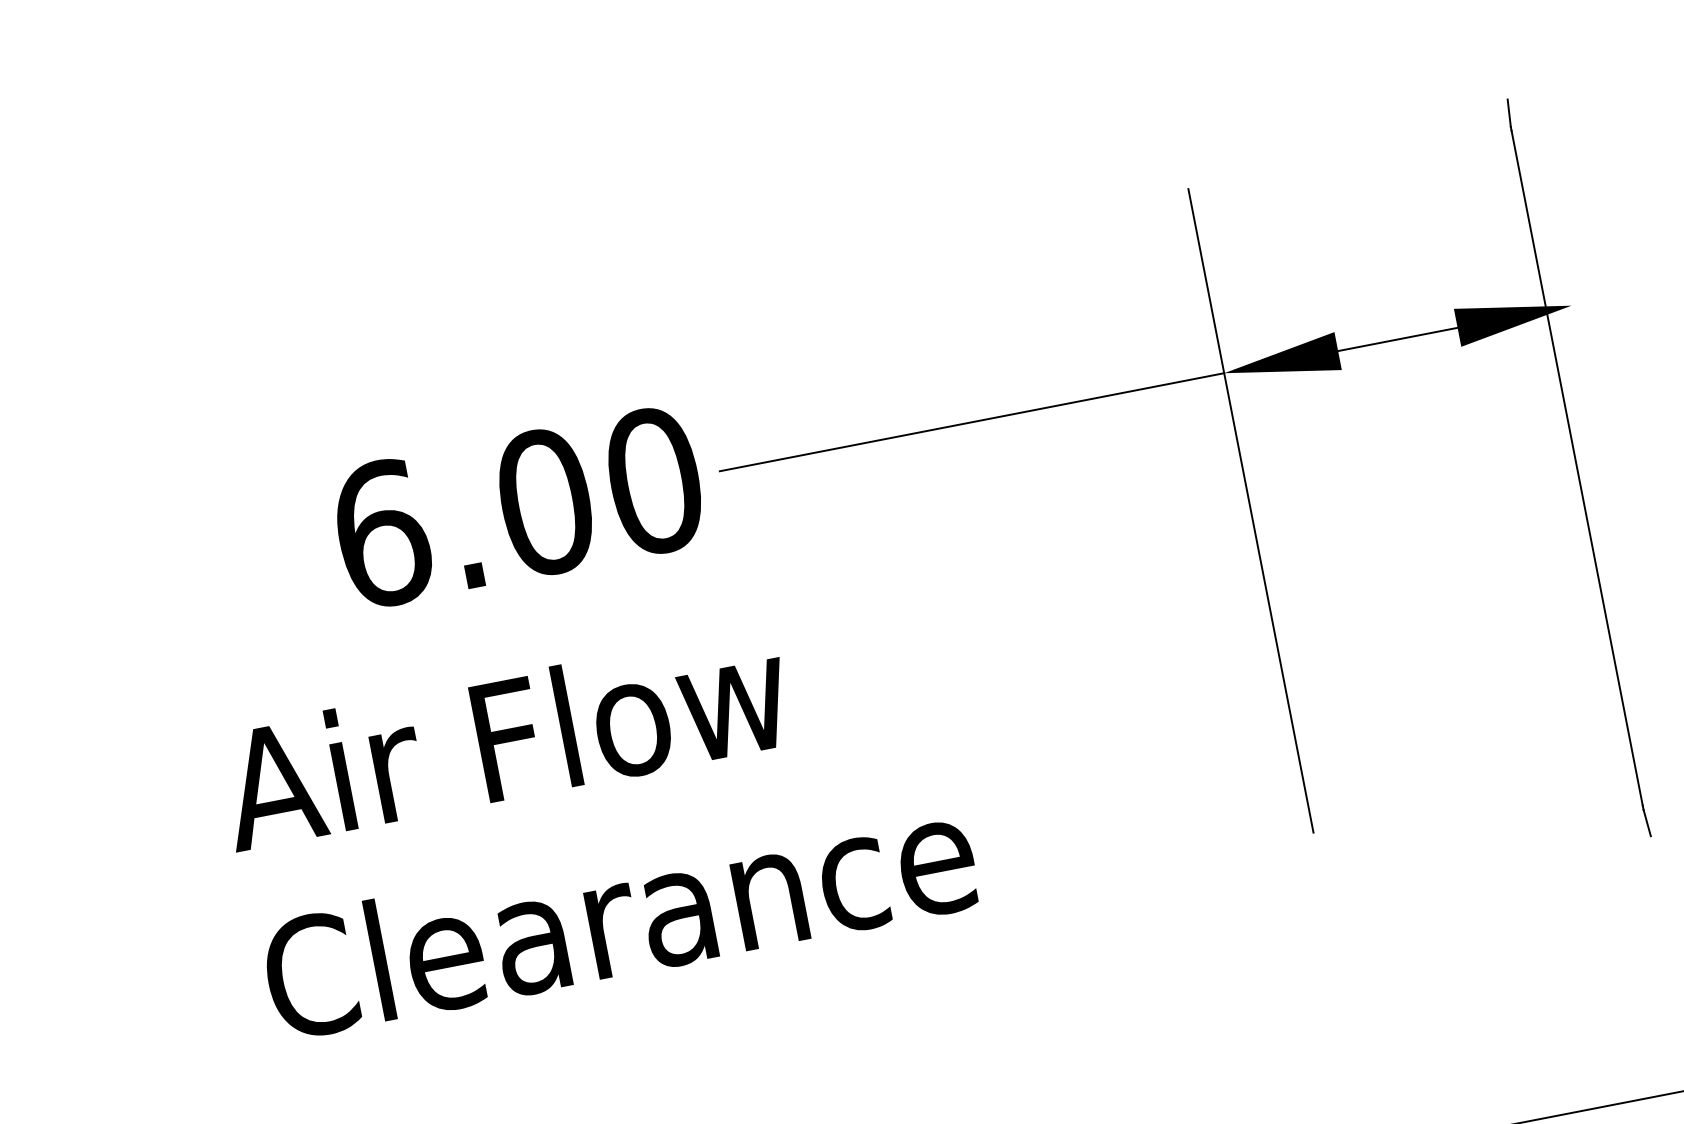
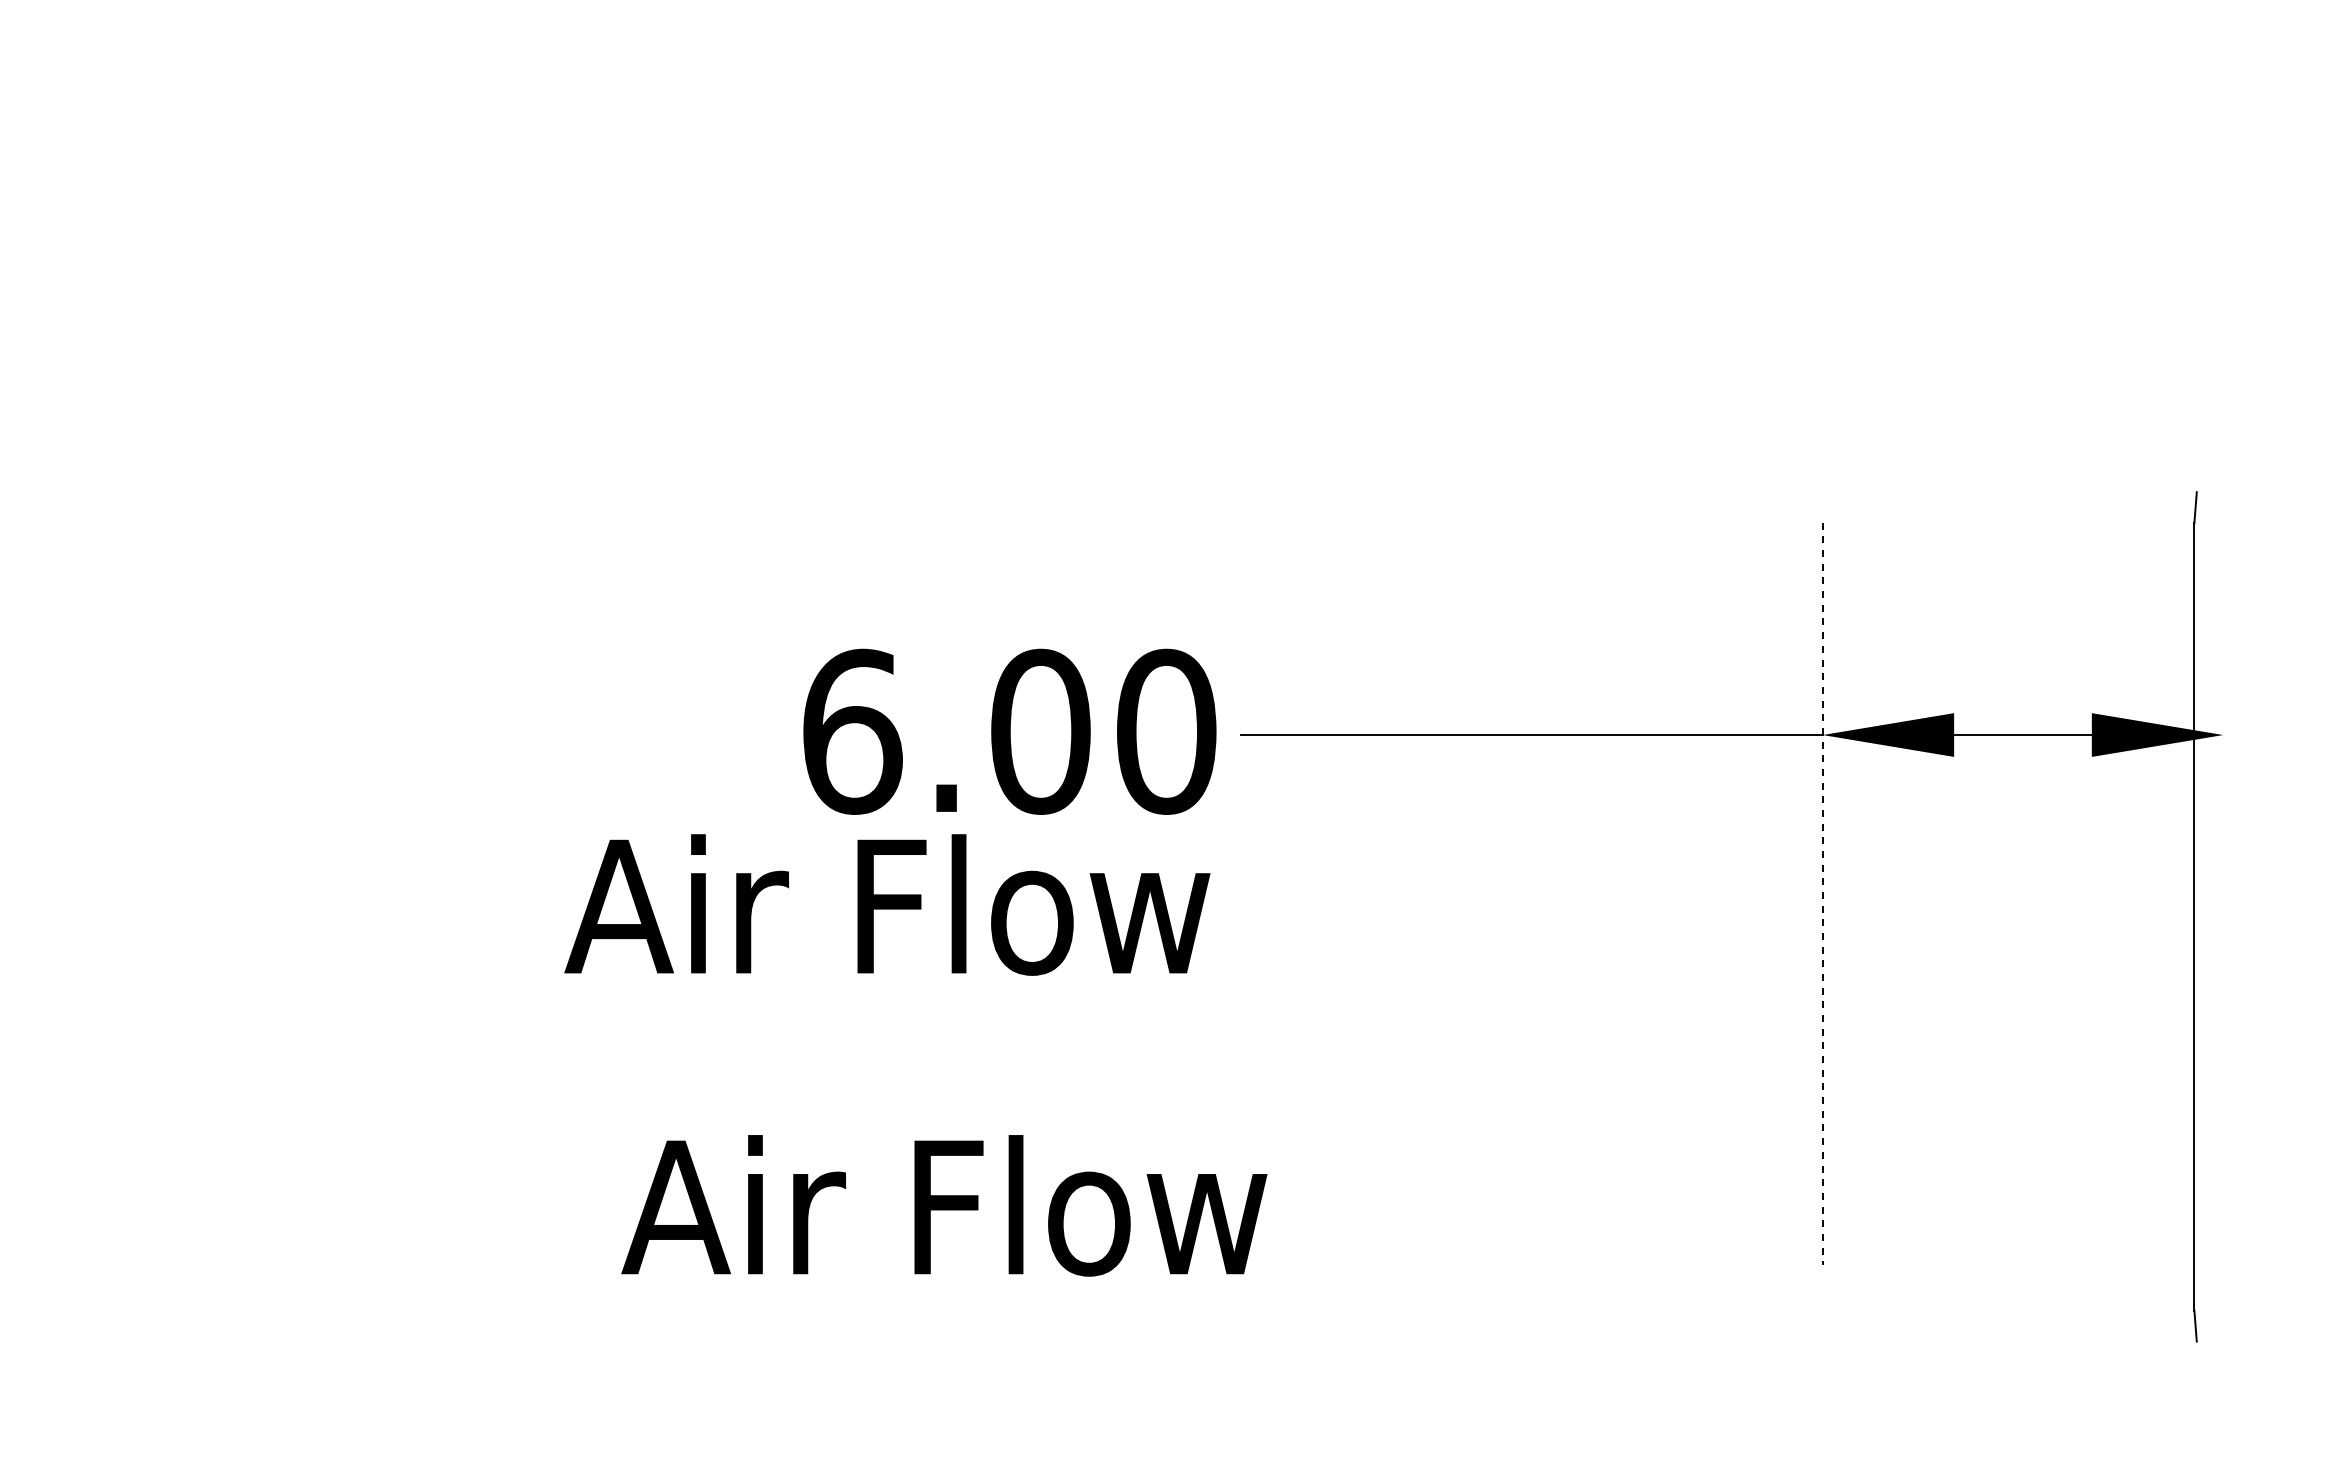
line: (1250, 511) -> (1822, 894), solid -> dashed
text: (504, 738) -> (887, 904), moved
text: (616, 914) -> (1030, 1205), Clearance -> Air Flow

